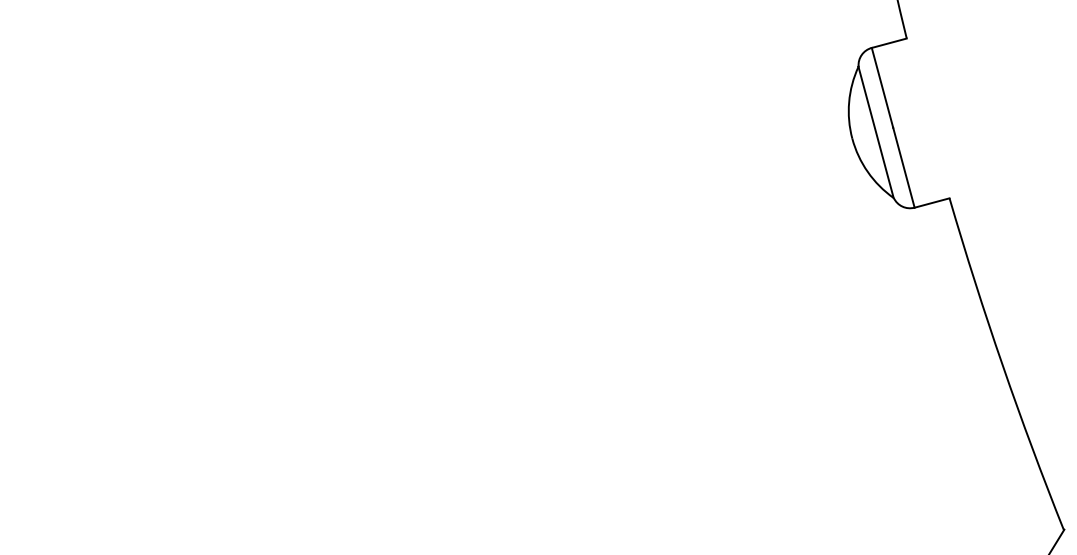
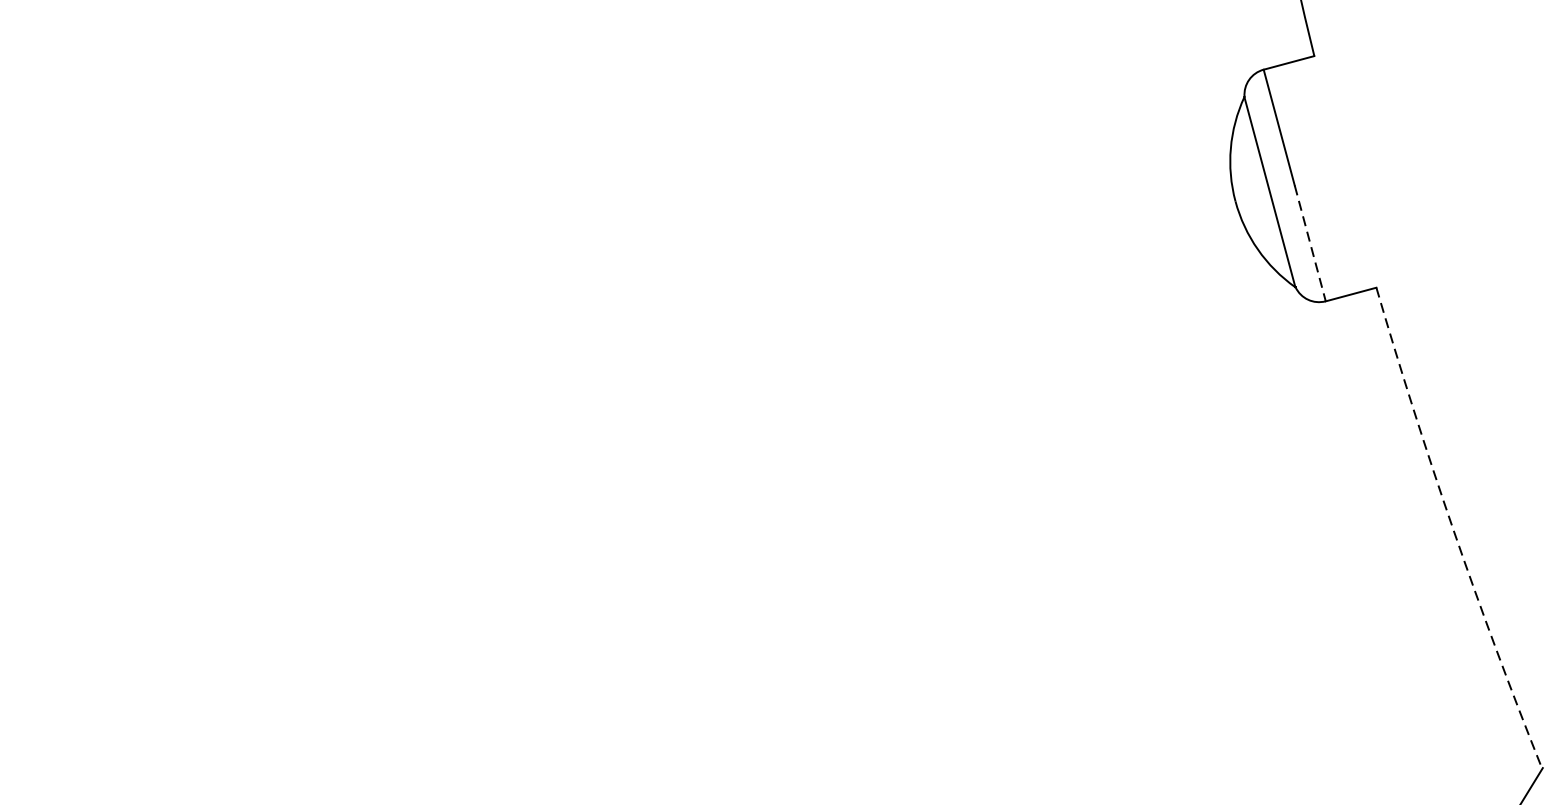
line: (904, 168) -> (1311, 244), solid -> dashed
arc: (1002, 365) -> (1453, 530), solid -> dashed

